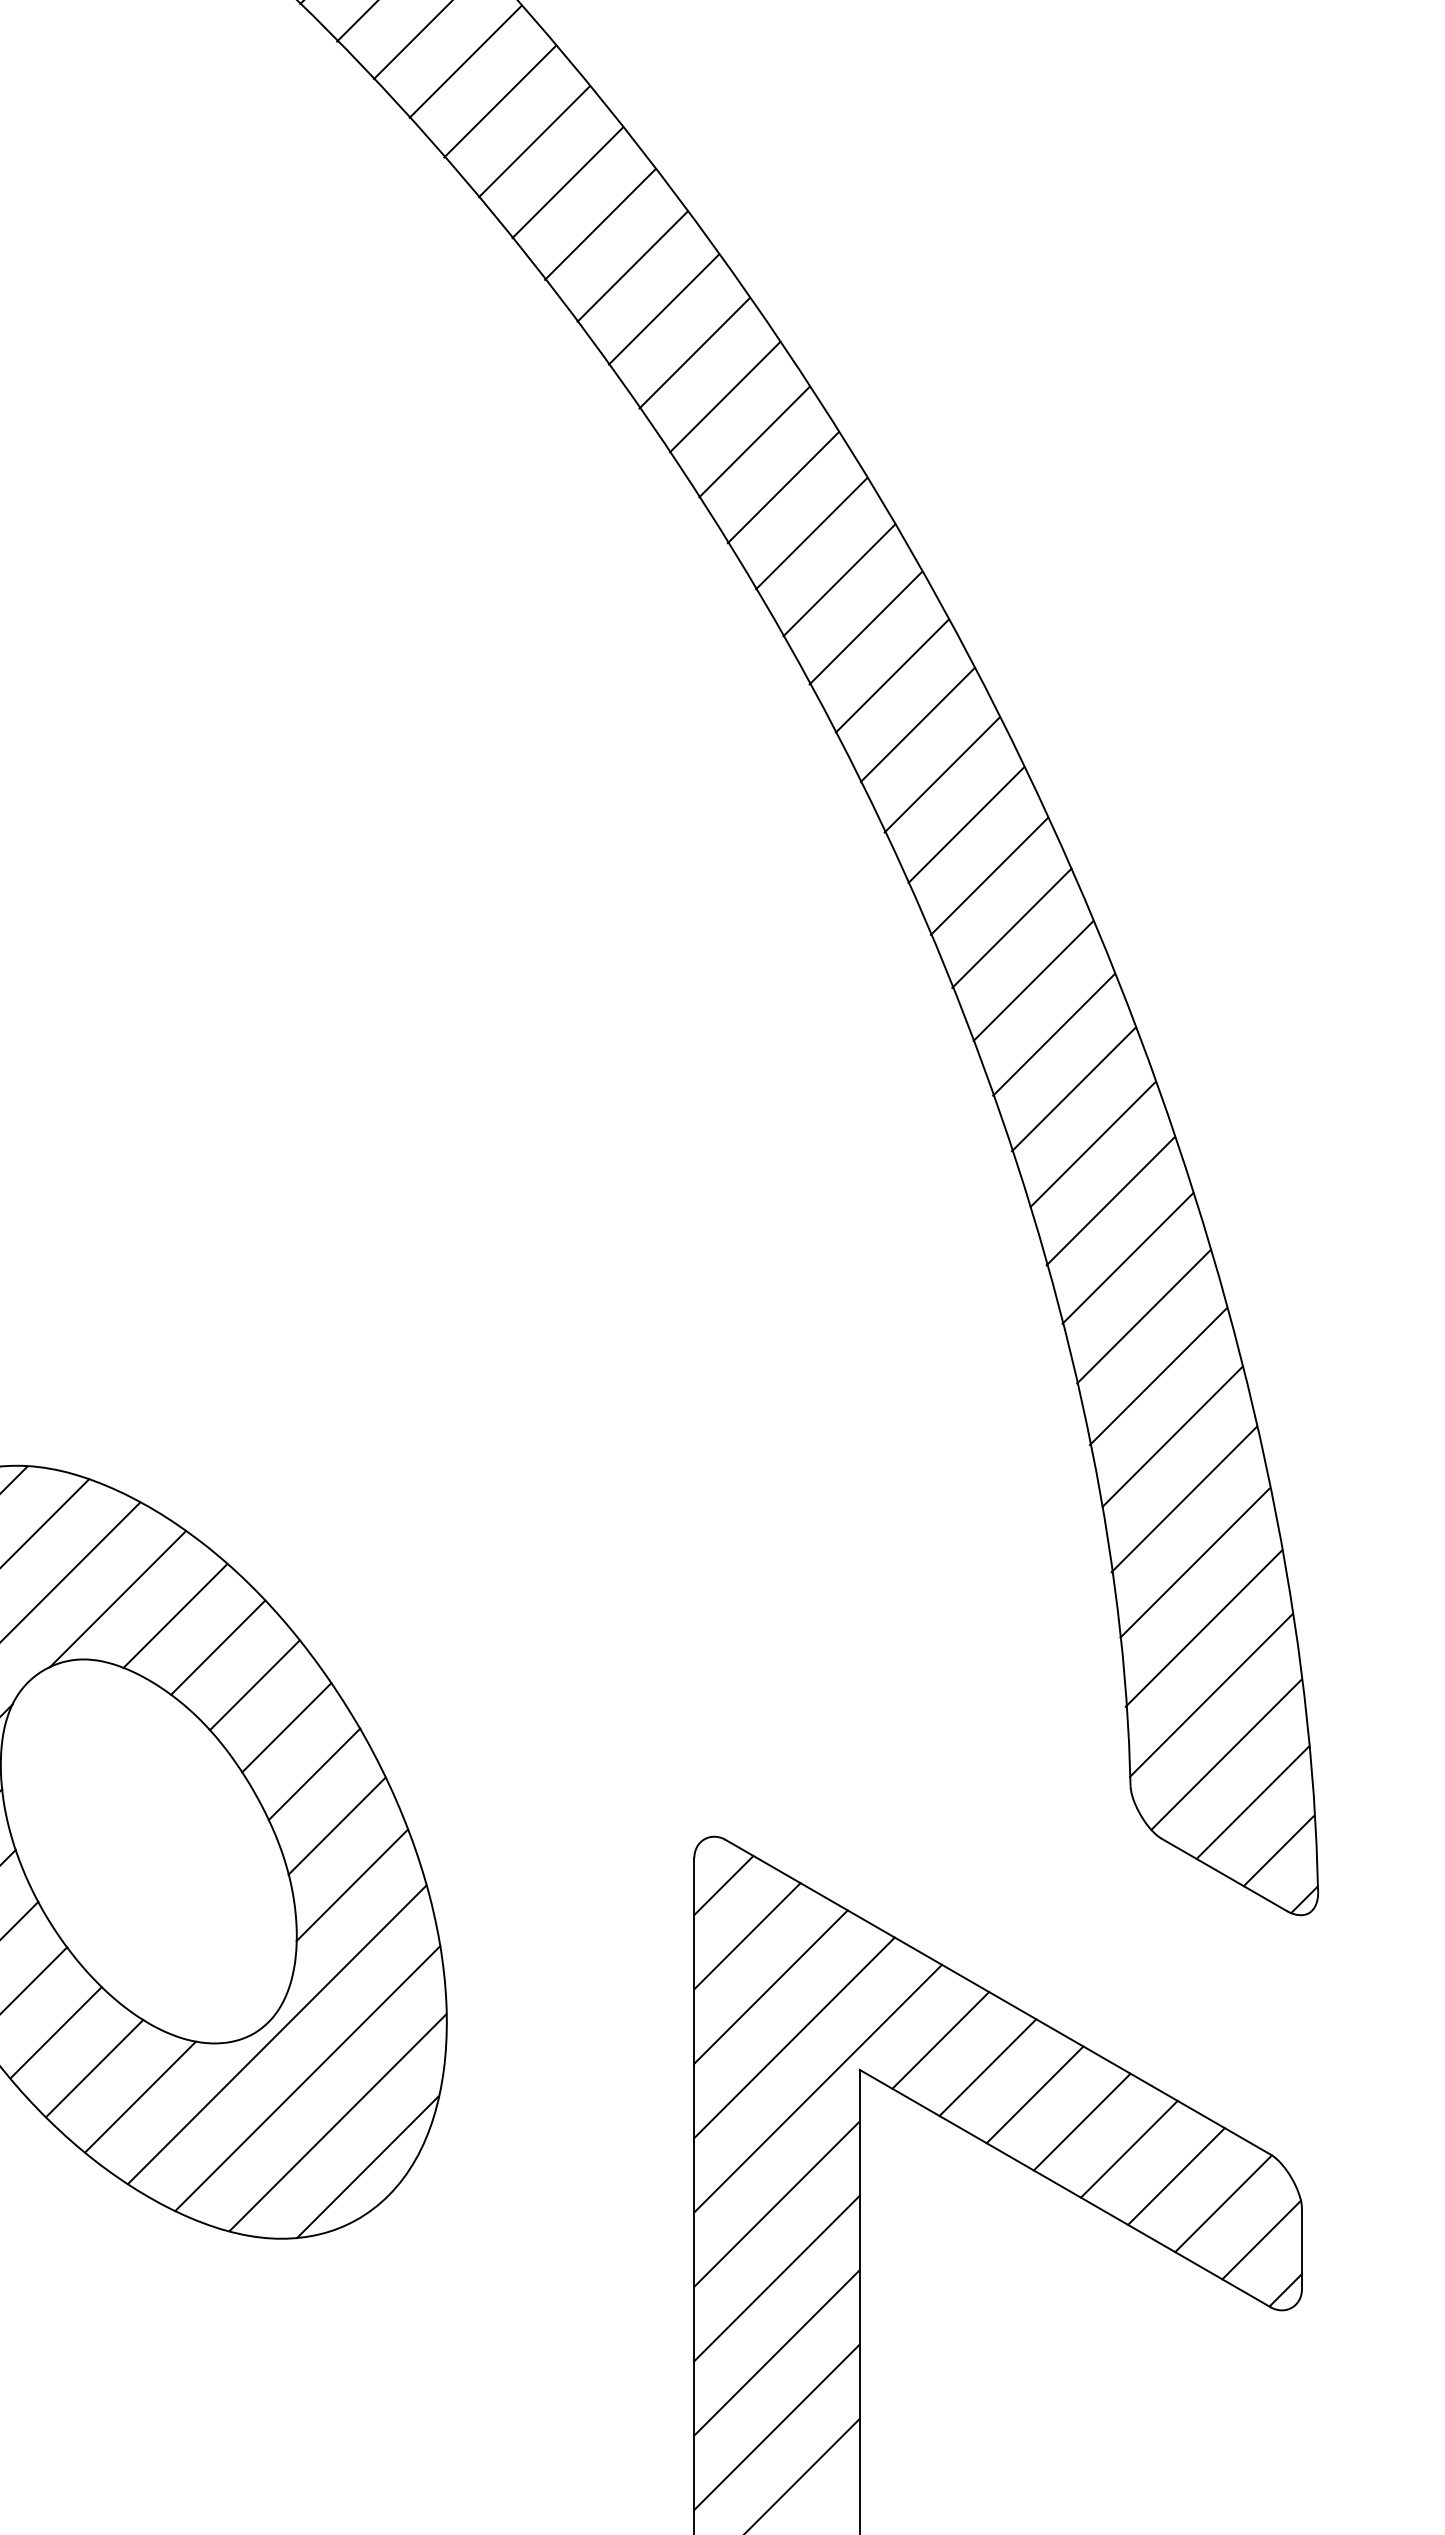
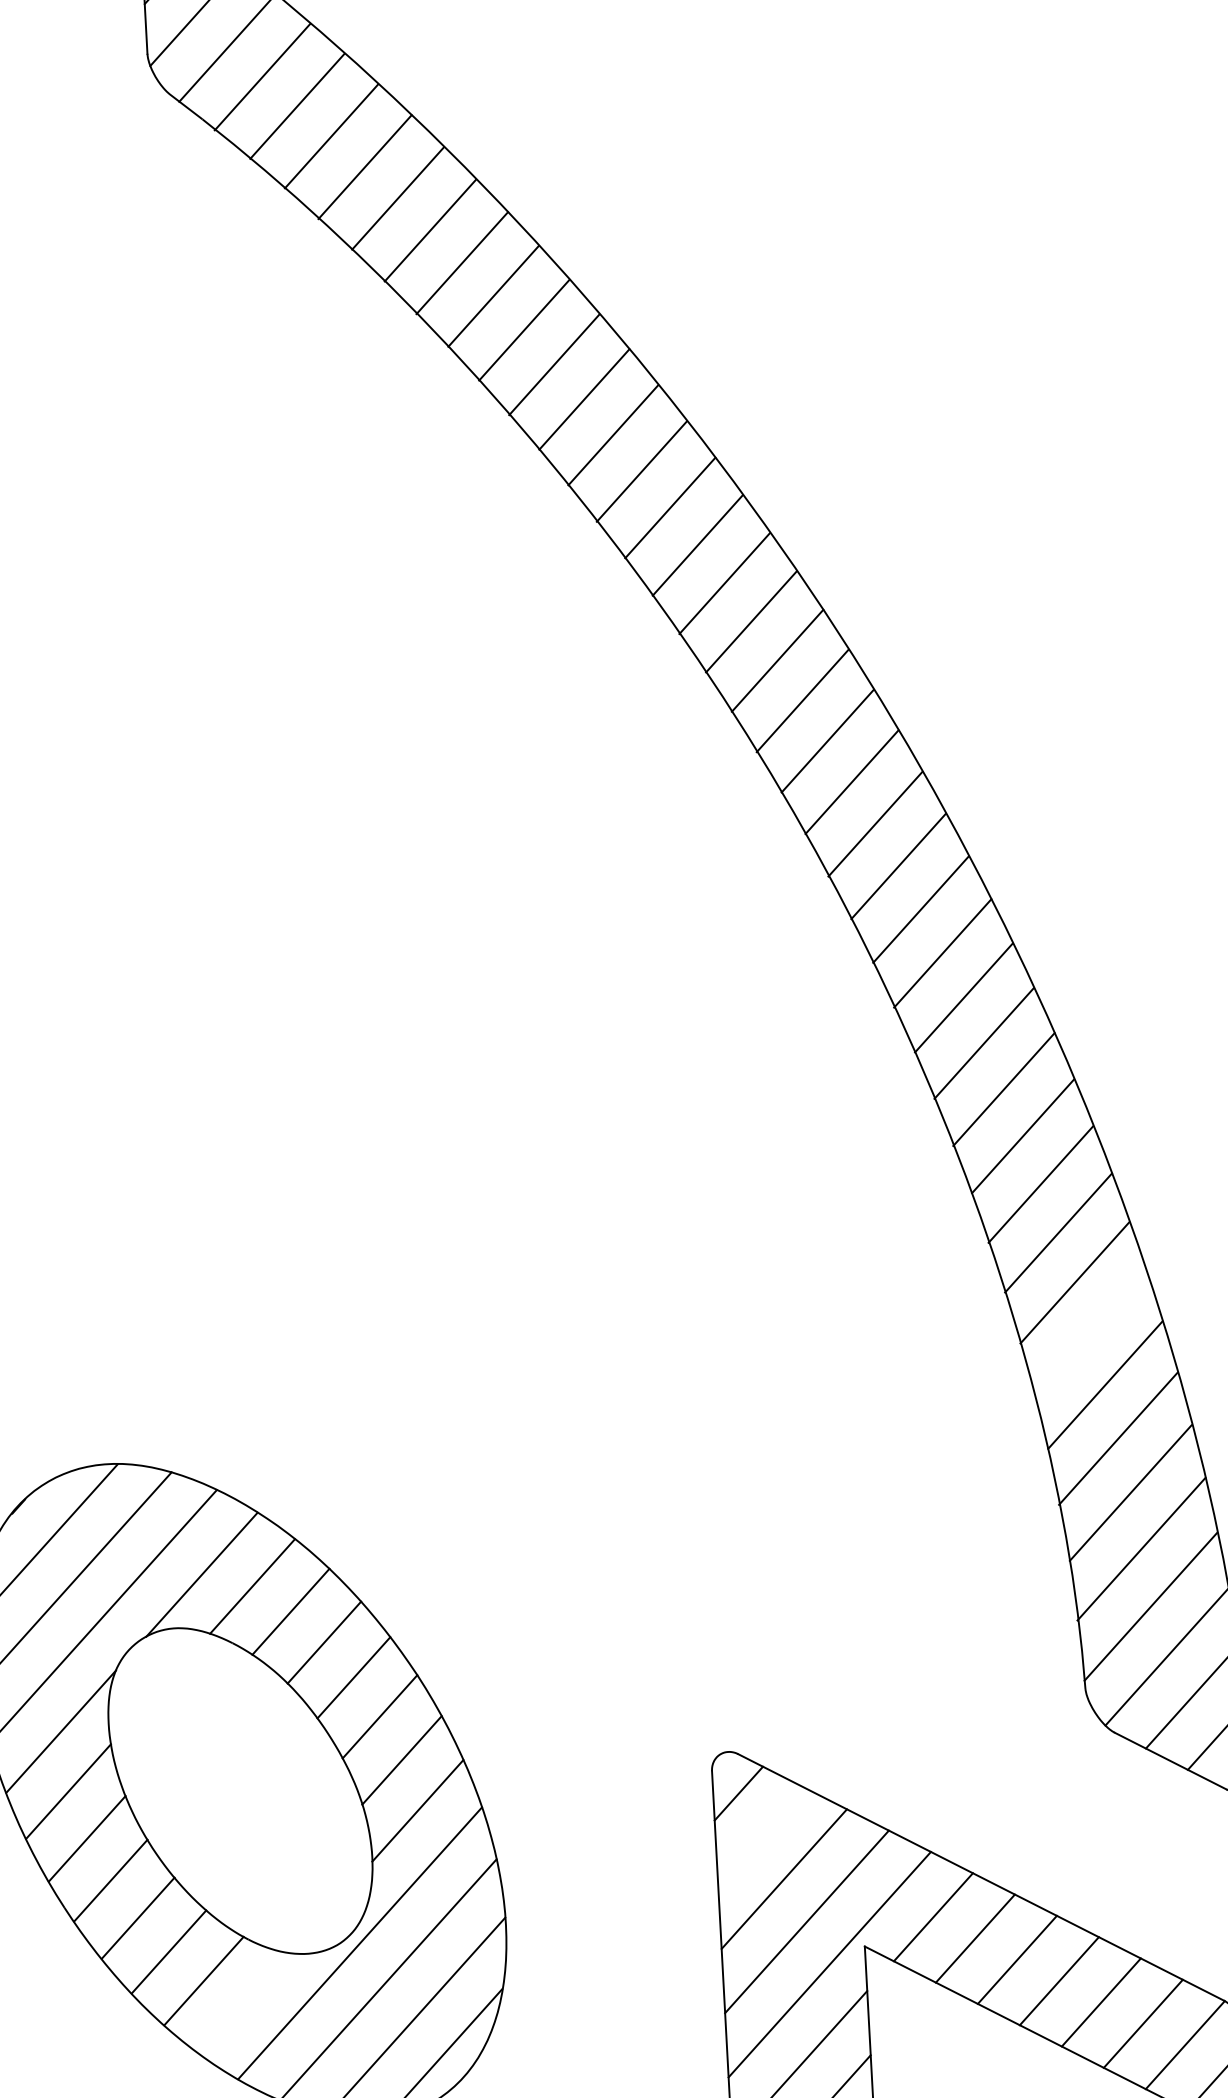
line: (1157, 1376) -> (1089, 1333), removed
line: (747, 1936) -> (761, 1836), removed
line: (140, 2096) -> (244, 2003), removed

